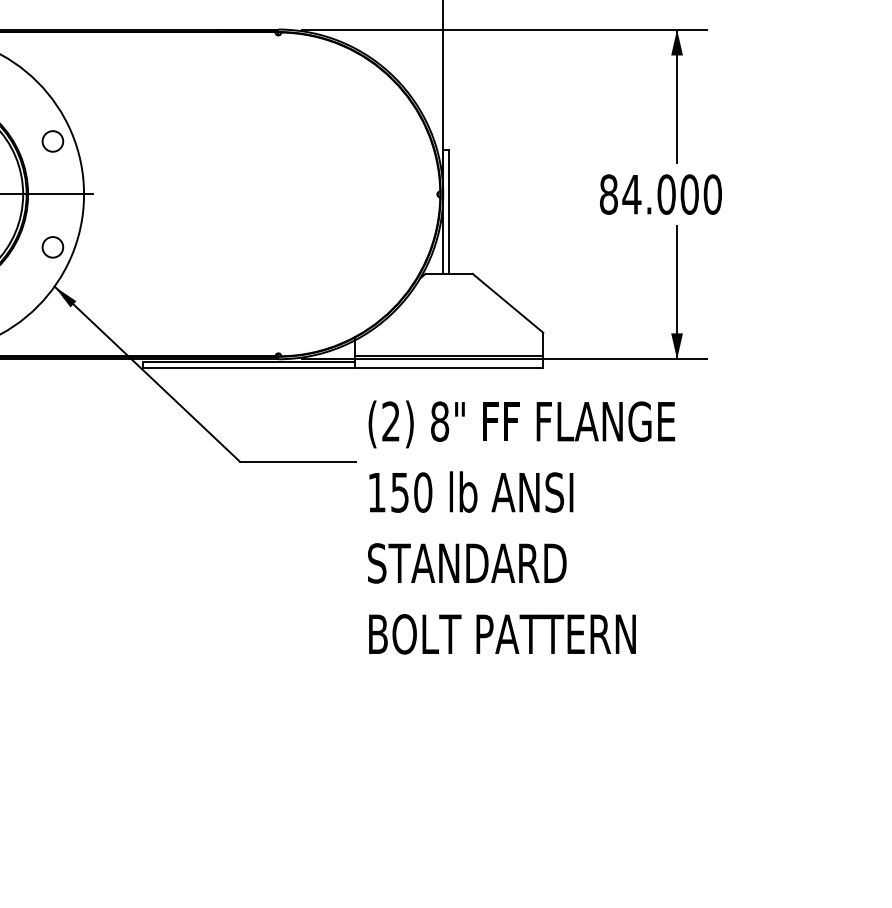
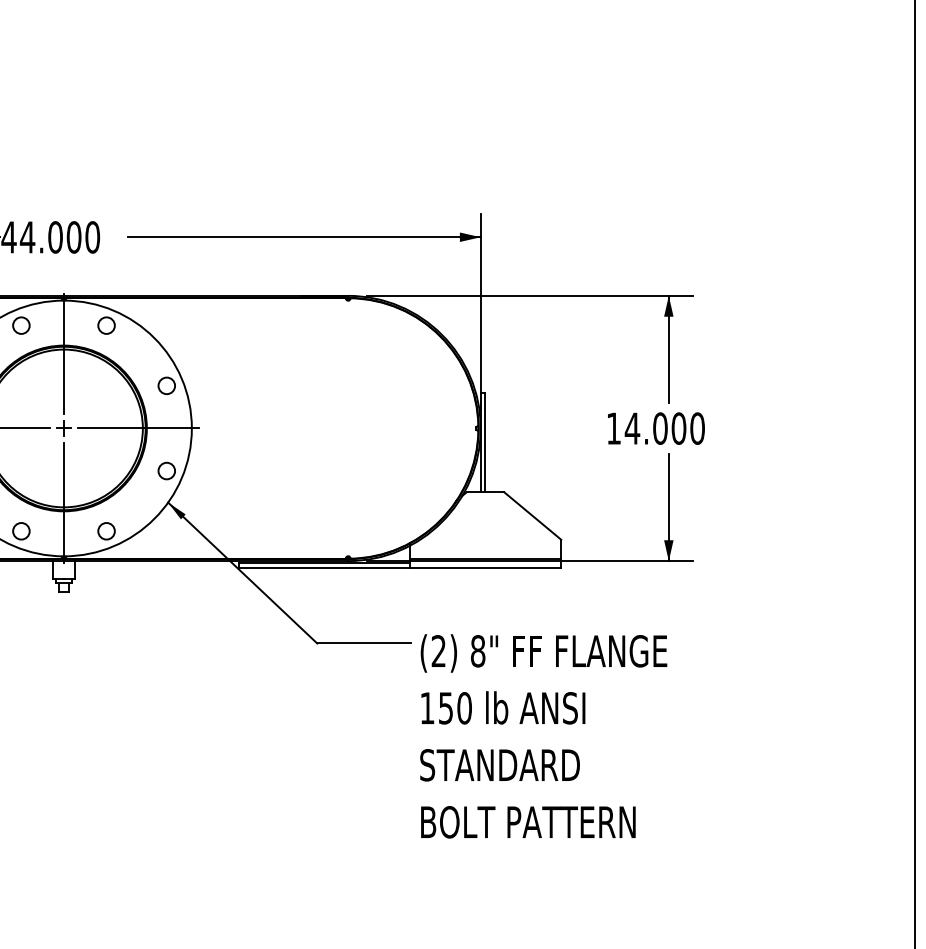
text: (608, 194) -> (613, 428), 84.000 -> 14.000
text: (521, 527) -> (543, 736), moved

